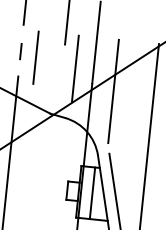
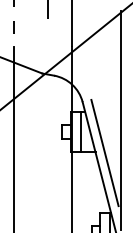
line: (35, 58) -> (26, 31), removed
line: (75, 68) -> (58, 36), removed
line: (113, 90) -> (89, 50), removed

